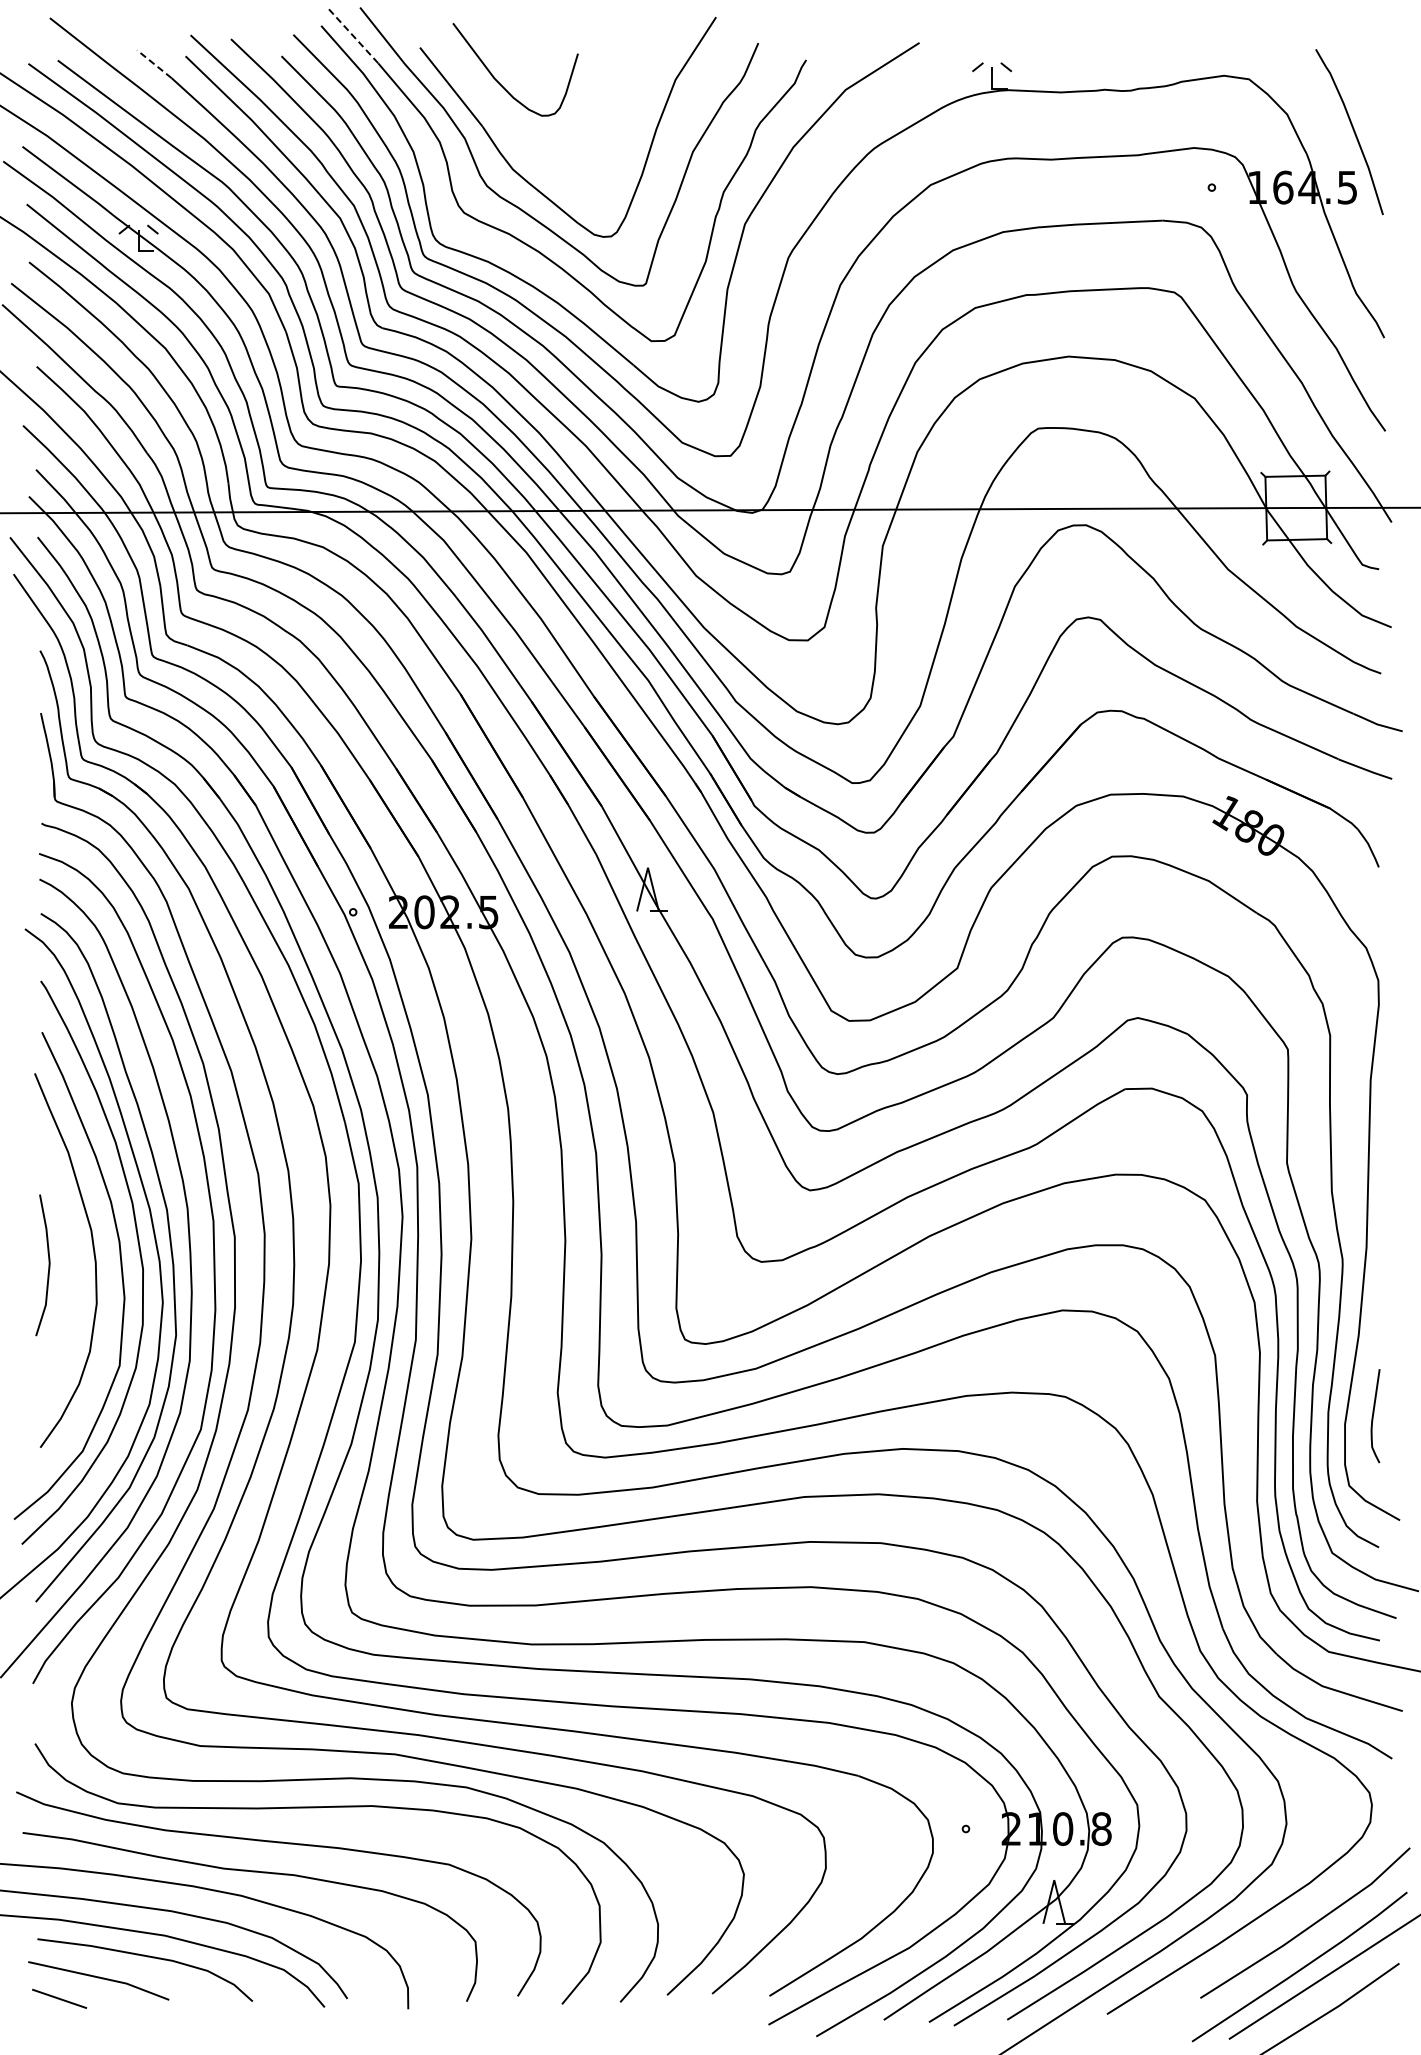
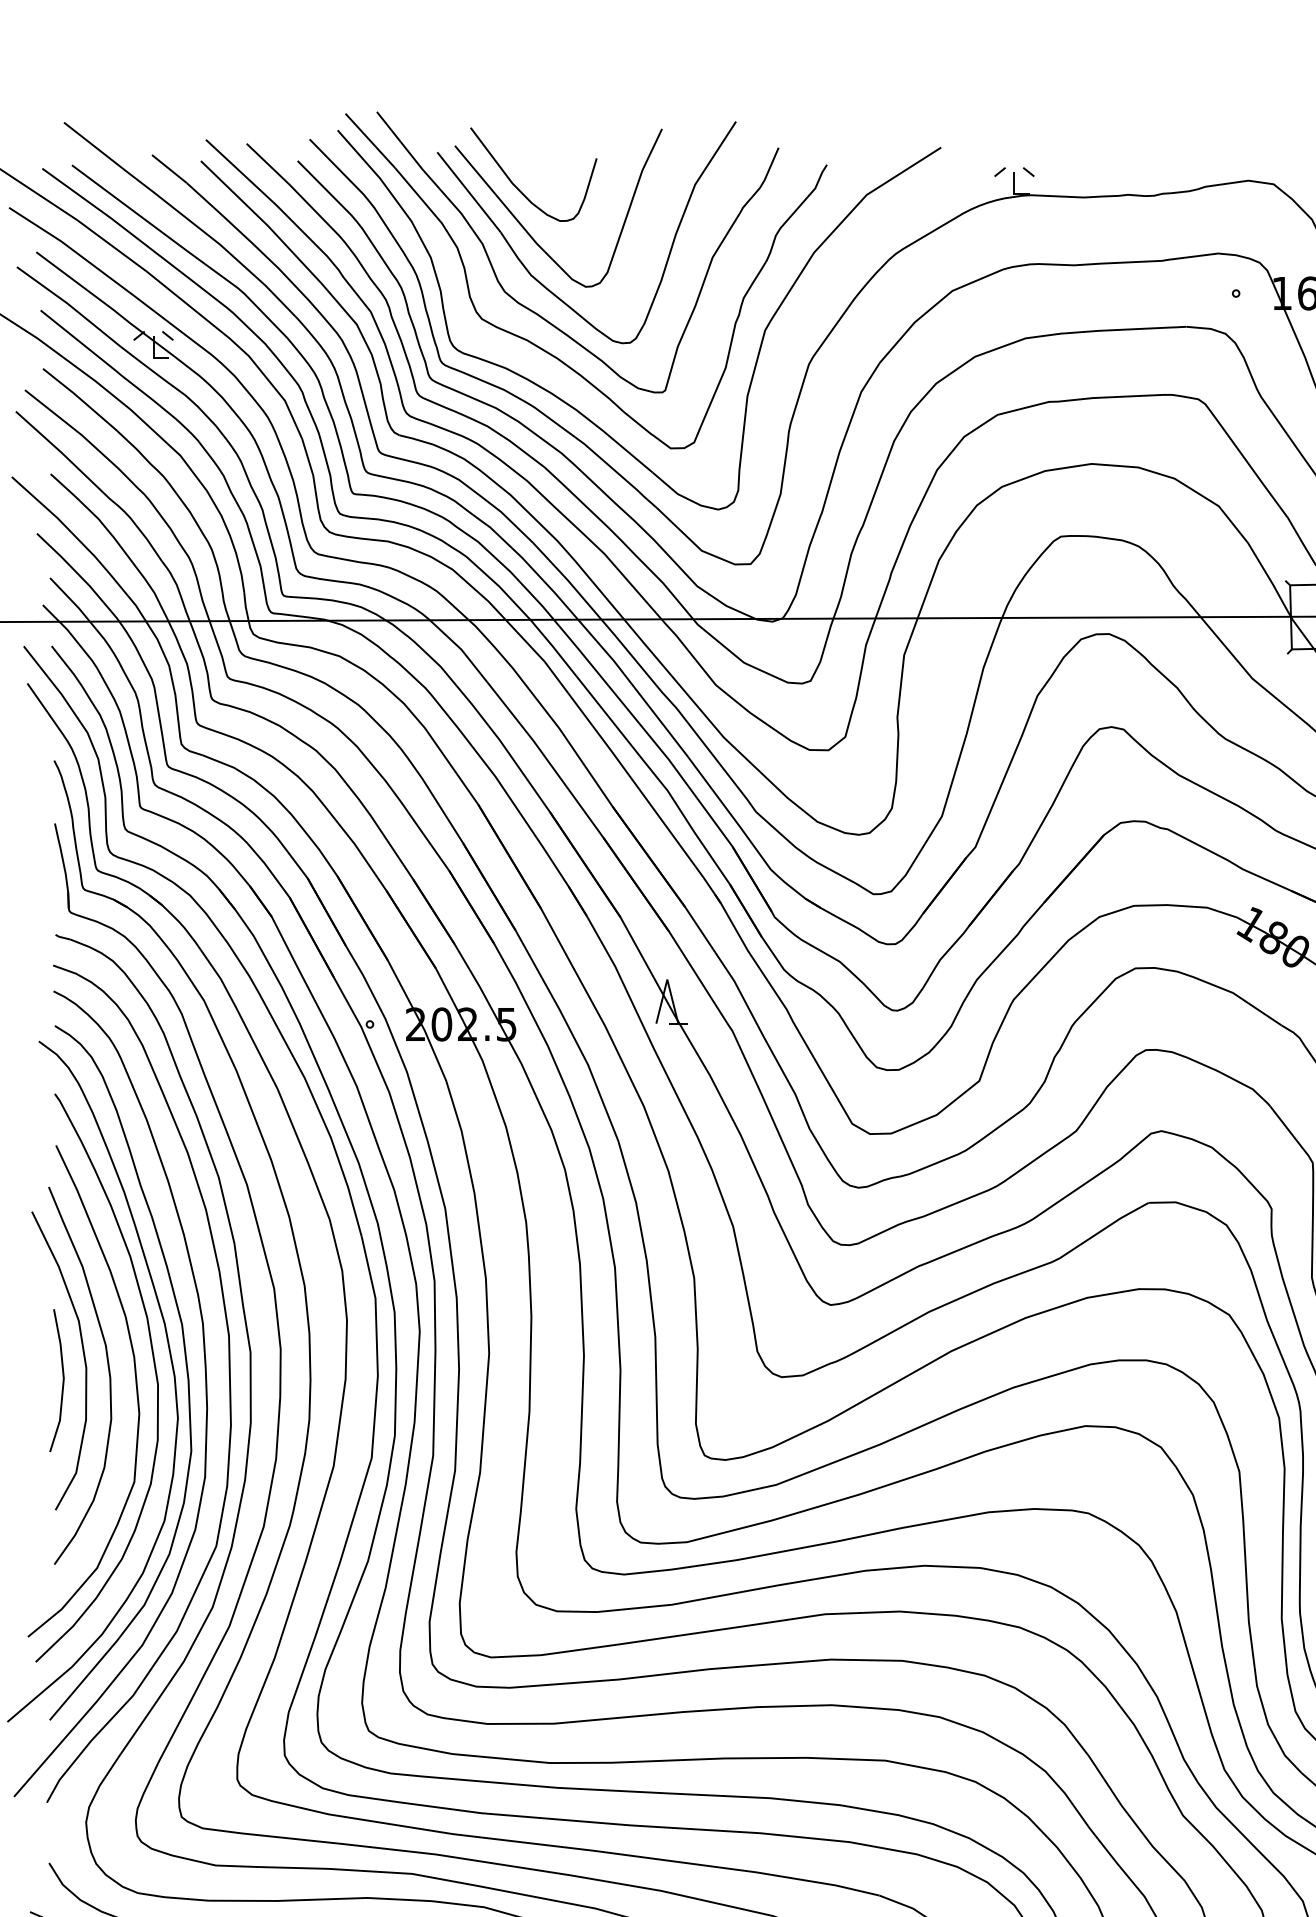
line: (353, 36) -> (370, 141), dashed -> solid
line: (154, 63) -> (169, 168), dashed -> solid
curve: (510, 126) -> (528, 231), added
curve: (68, 1238) -> (82, 1353), added

